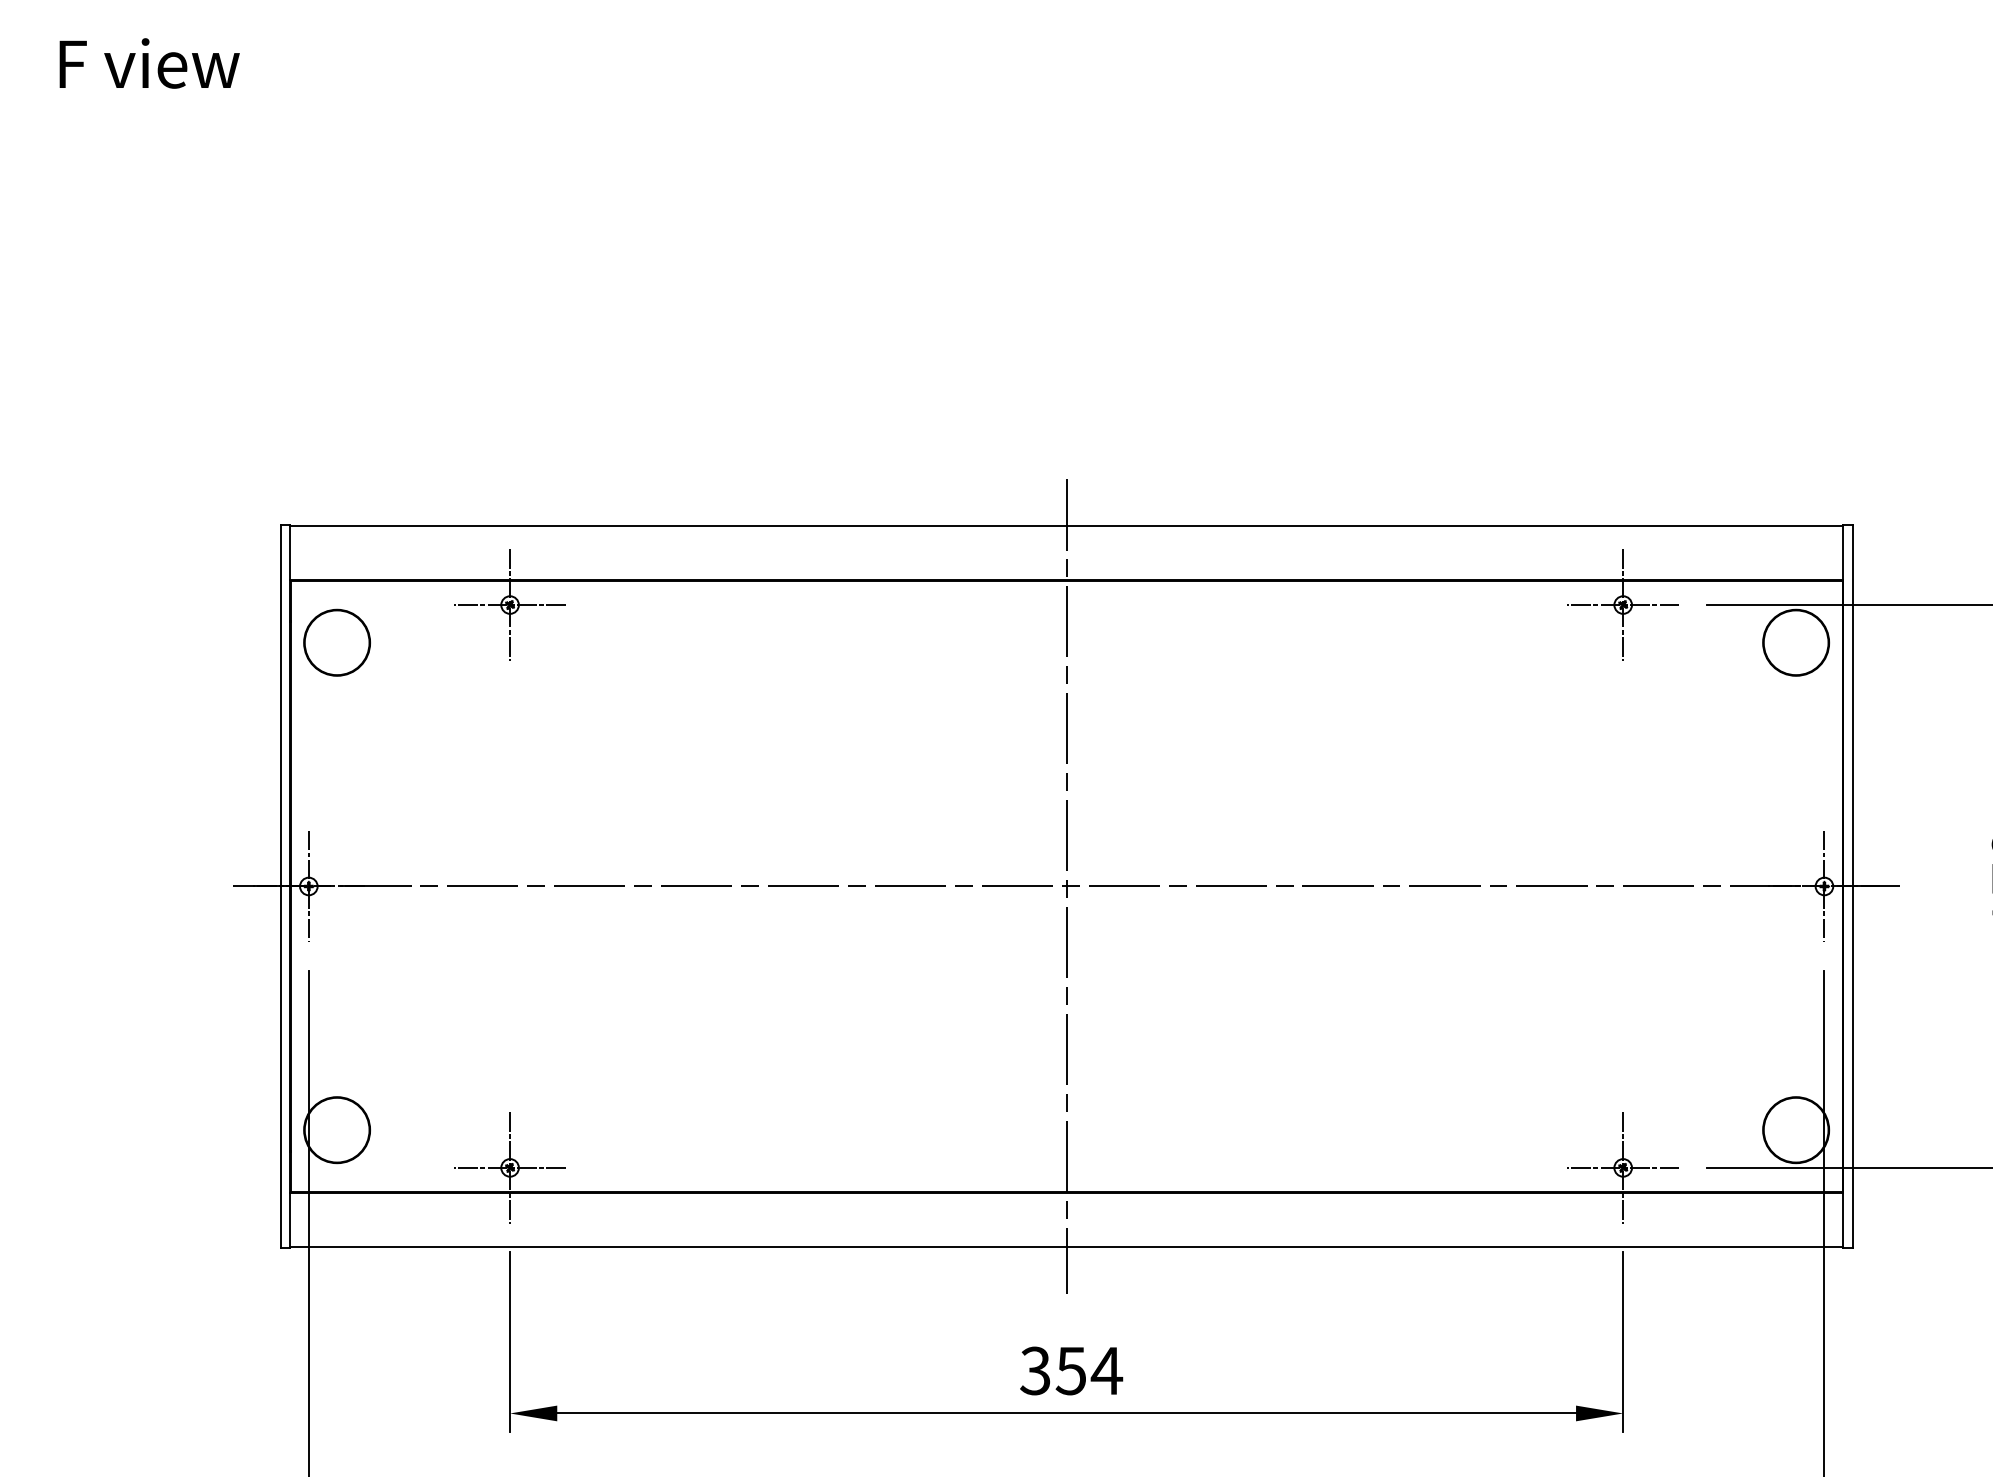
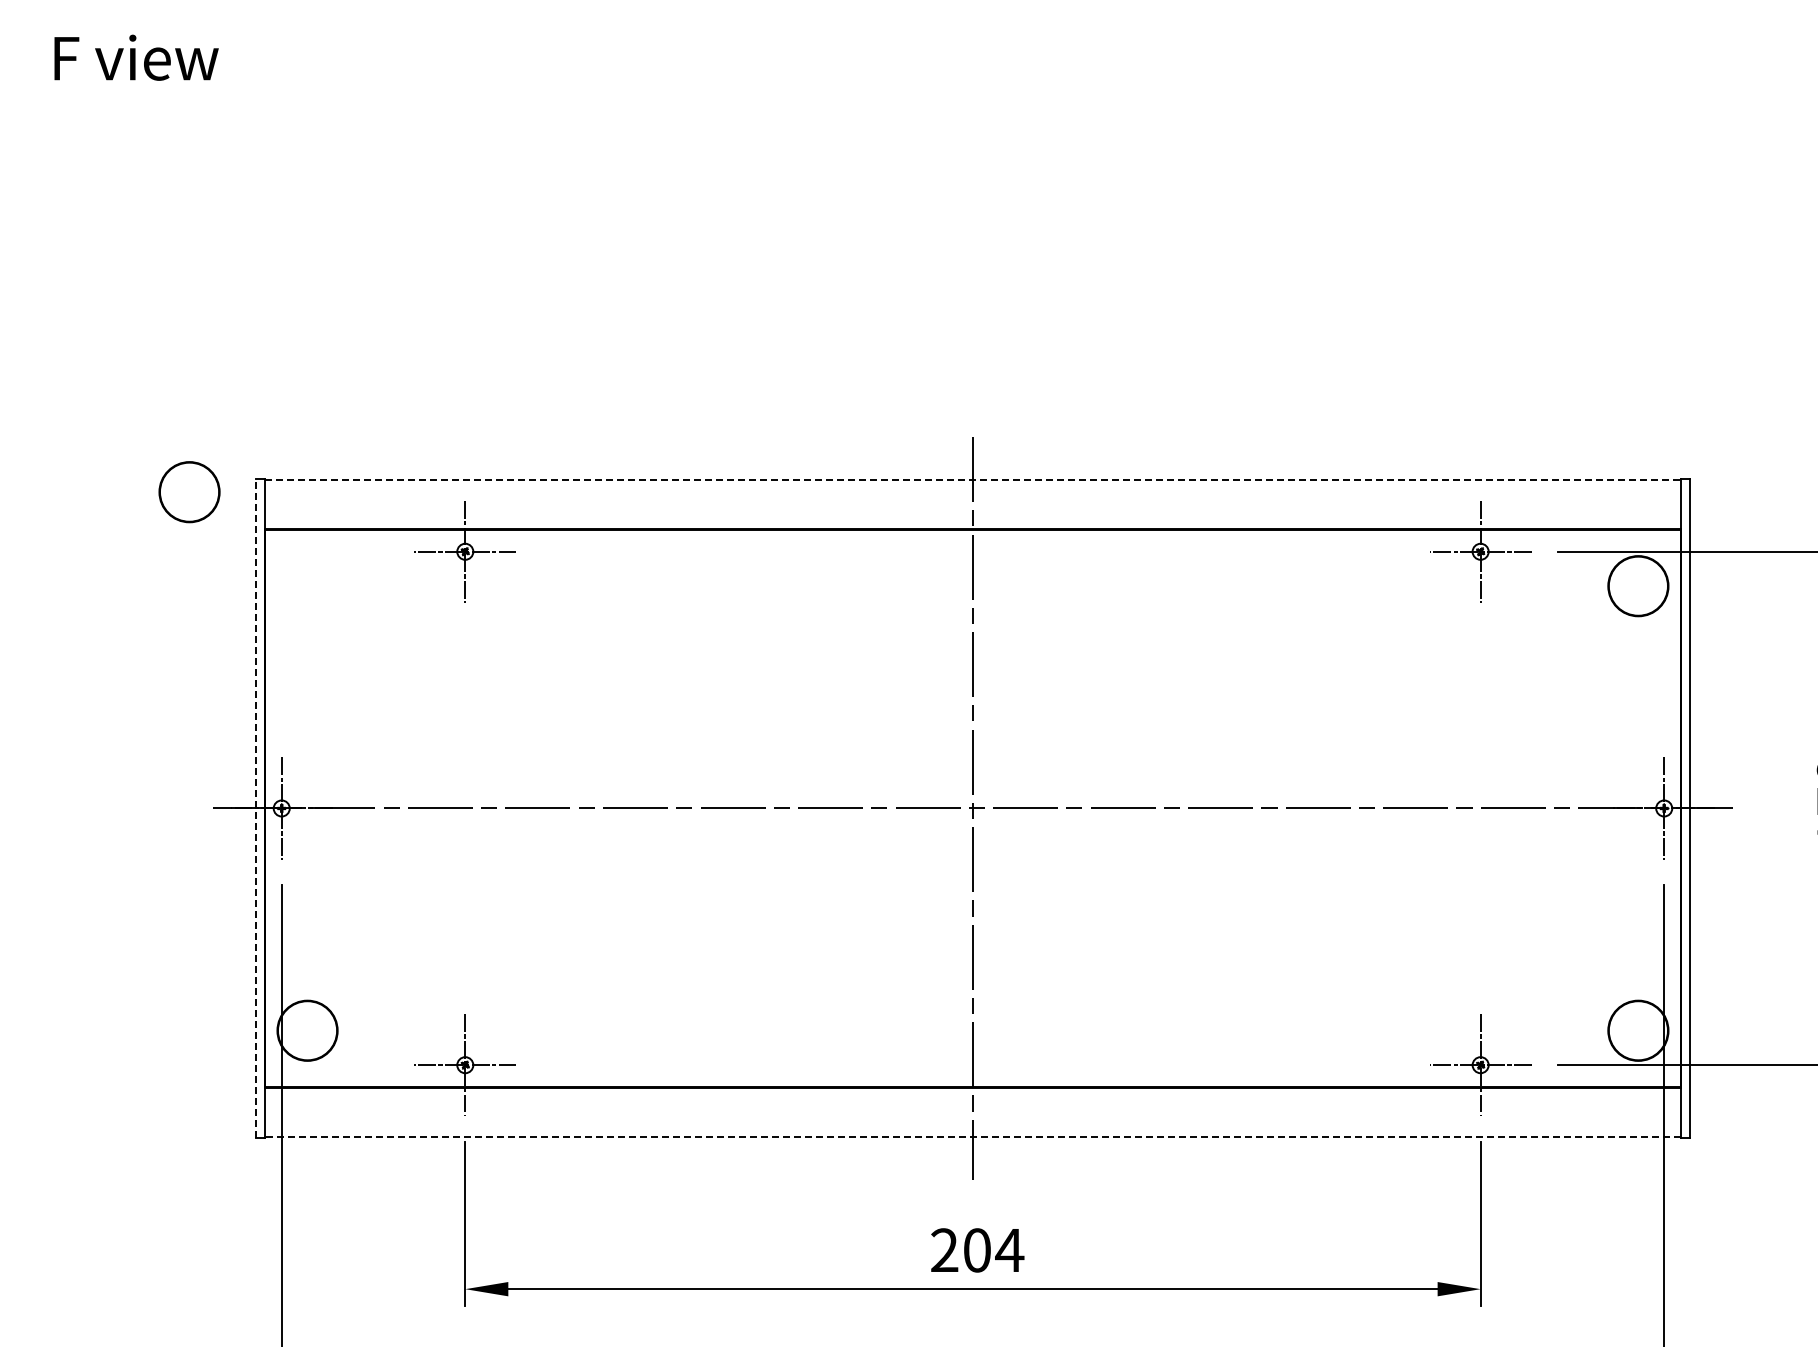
line: (1067, 526) -> (973, 480), solid -> dashed
circle: (337, 643) -> (189, 492), moved
line: (280, 886) -> (255, 808), solid -> dashed
line: (1066, 1246) -> (972, 1136), solid -> dashed
text: (1052, 1371) -> (960, 1250), 354 -> 204

